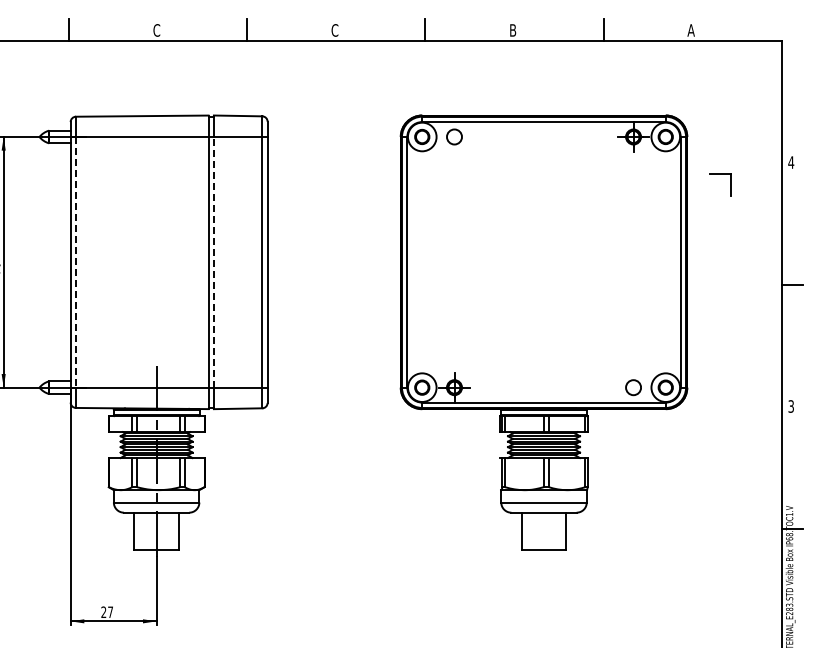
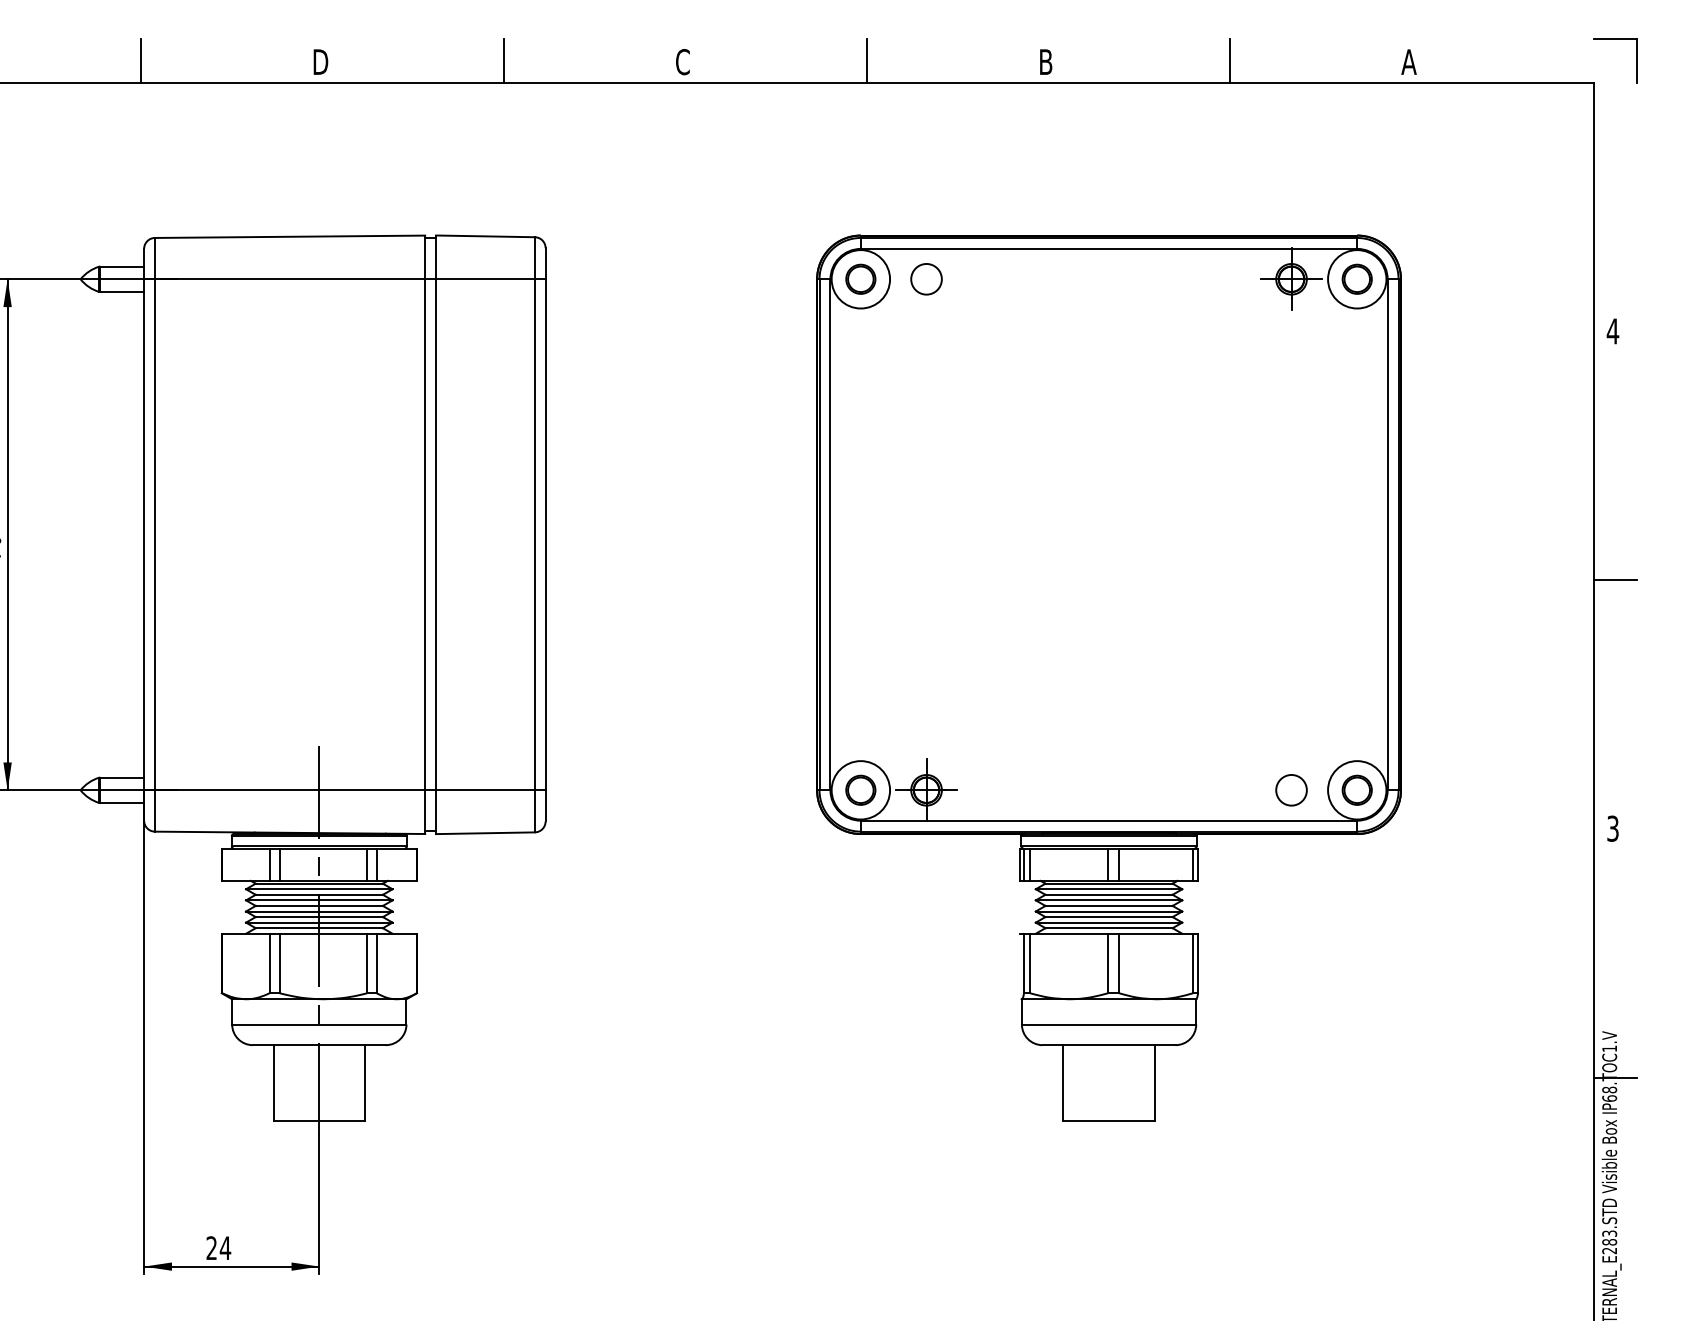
text: (156, 30) -> (319, 62), C -> D
part: (720, 174) -> (1615, 39), moved
line: (213, 261) -> (435, 533), dashed -> solid
line: (76, 262) -> (156, 535), dashed -> solid
text: (110, 611) -> (225, 1246), 27 -> 24

